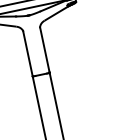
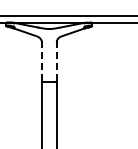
line: (44, 50) -> (56, 61), solid -> dashed
line: (27, 53) -> (41, 61), solid -> dashed

